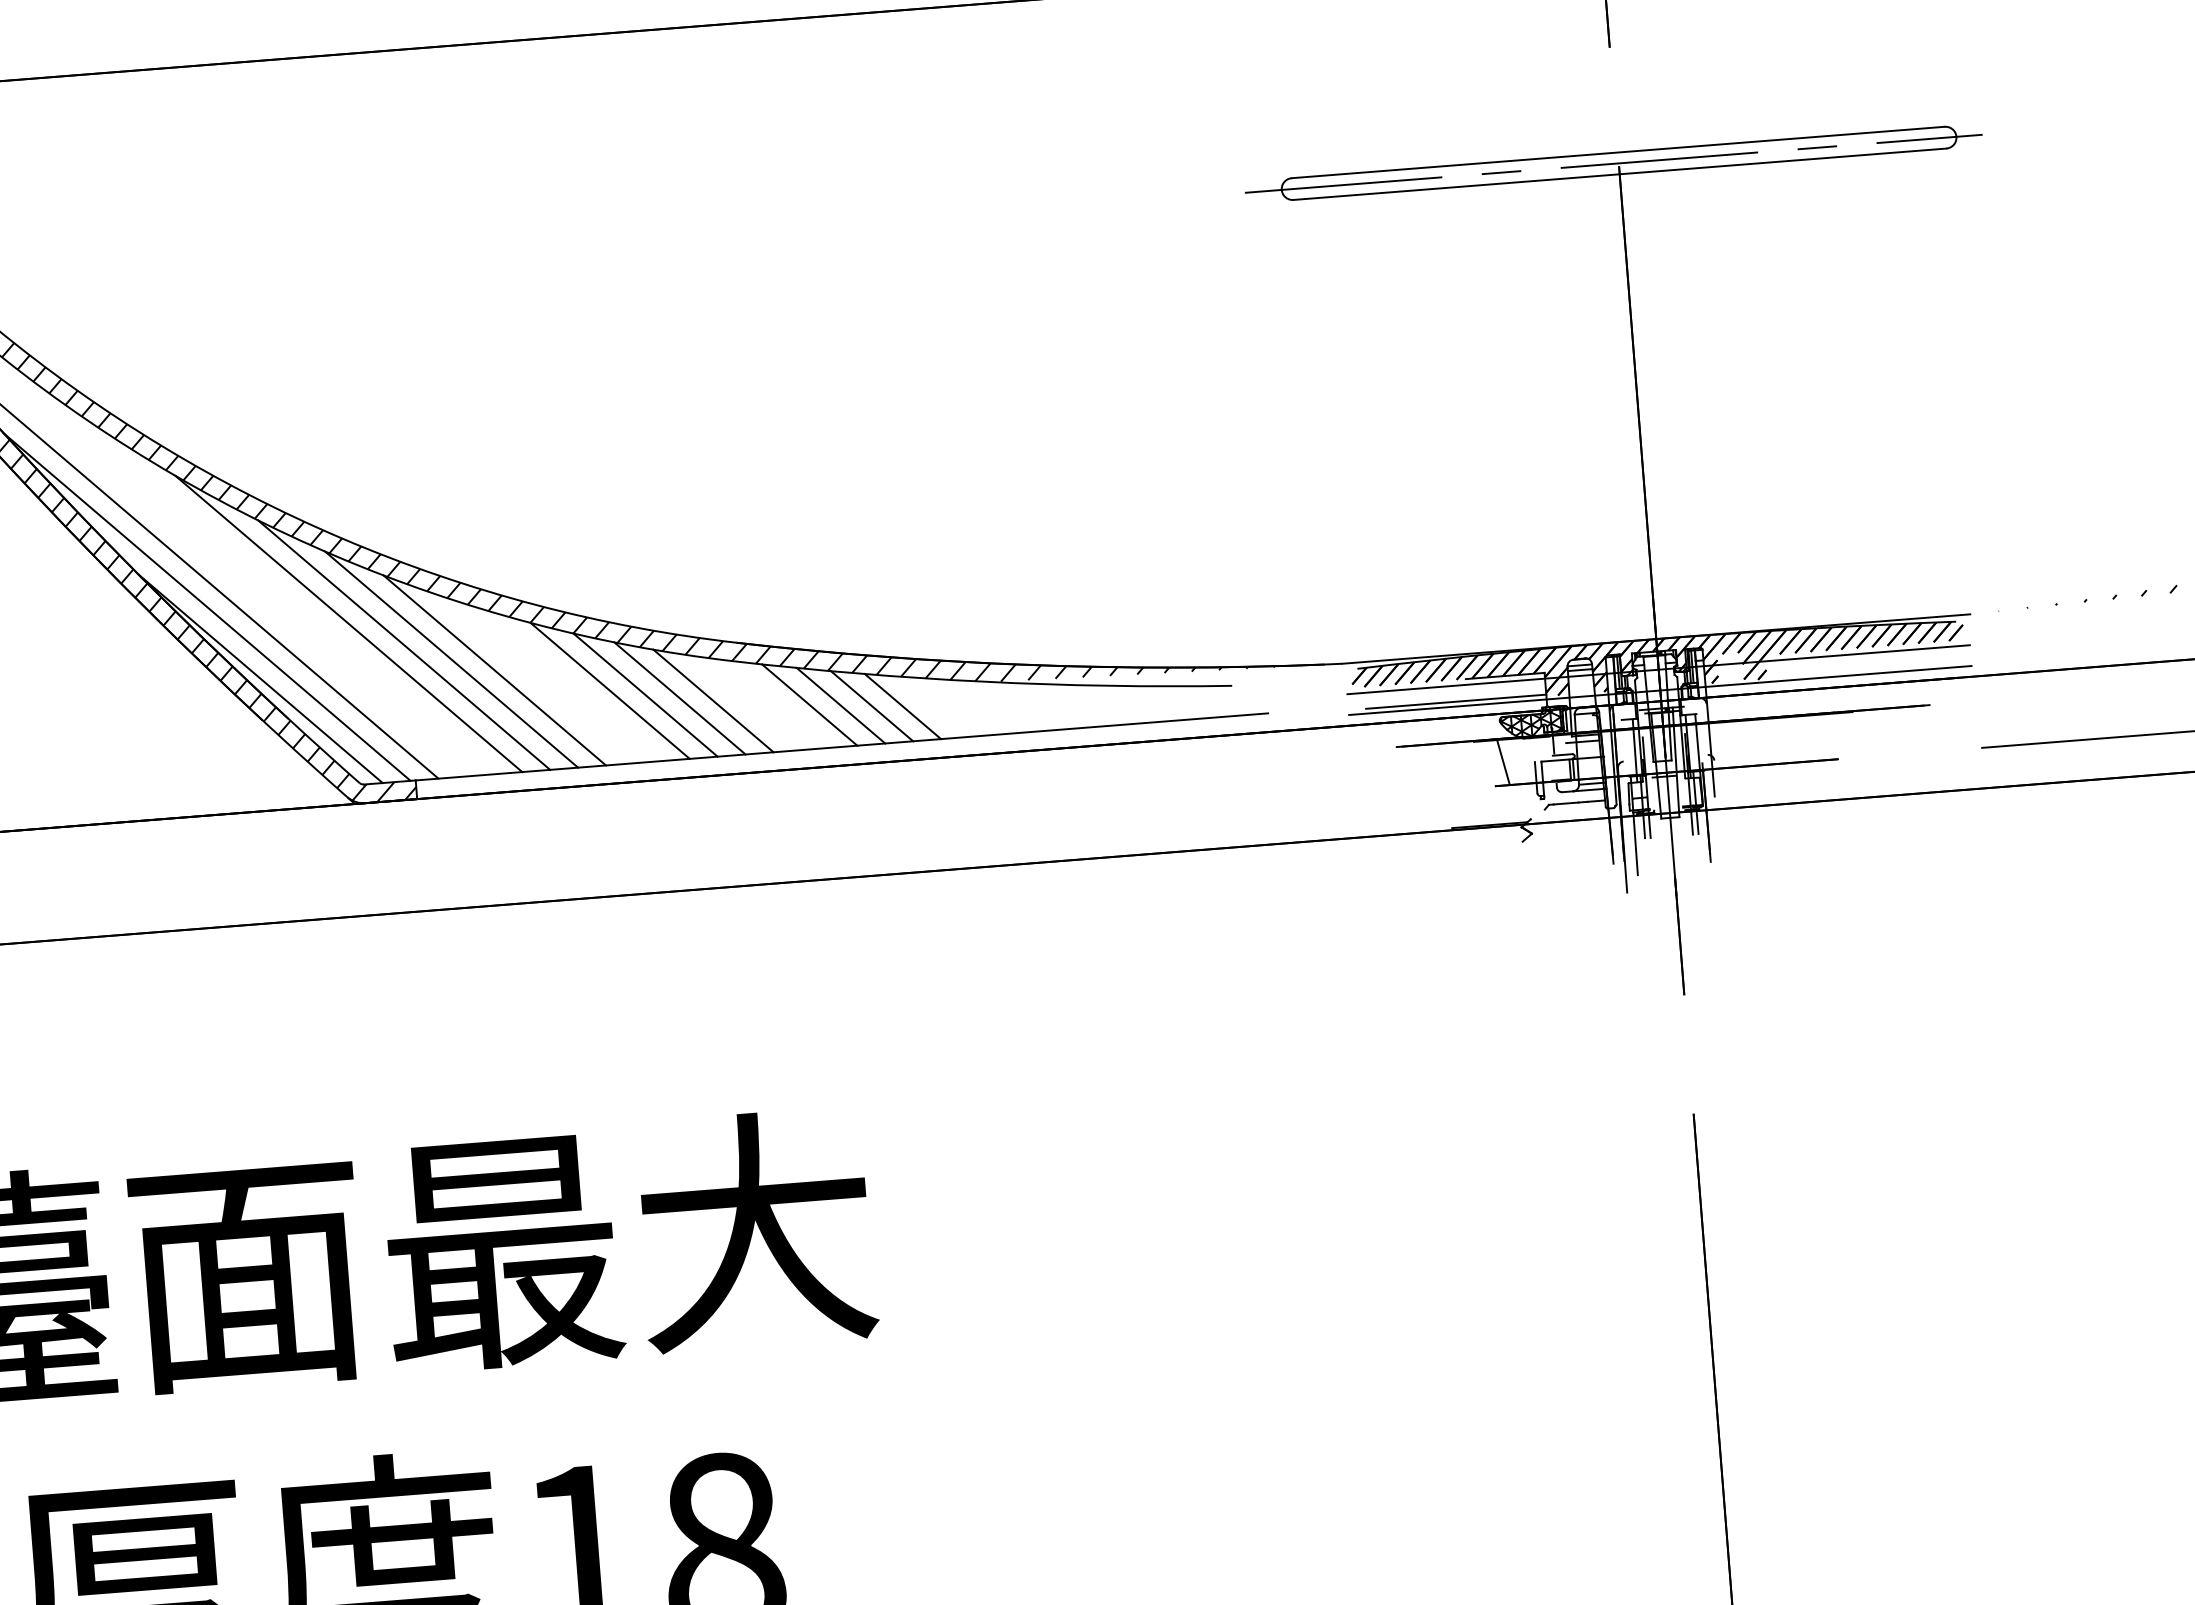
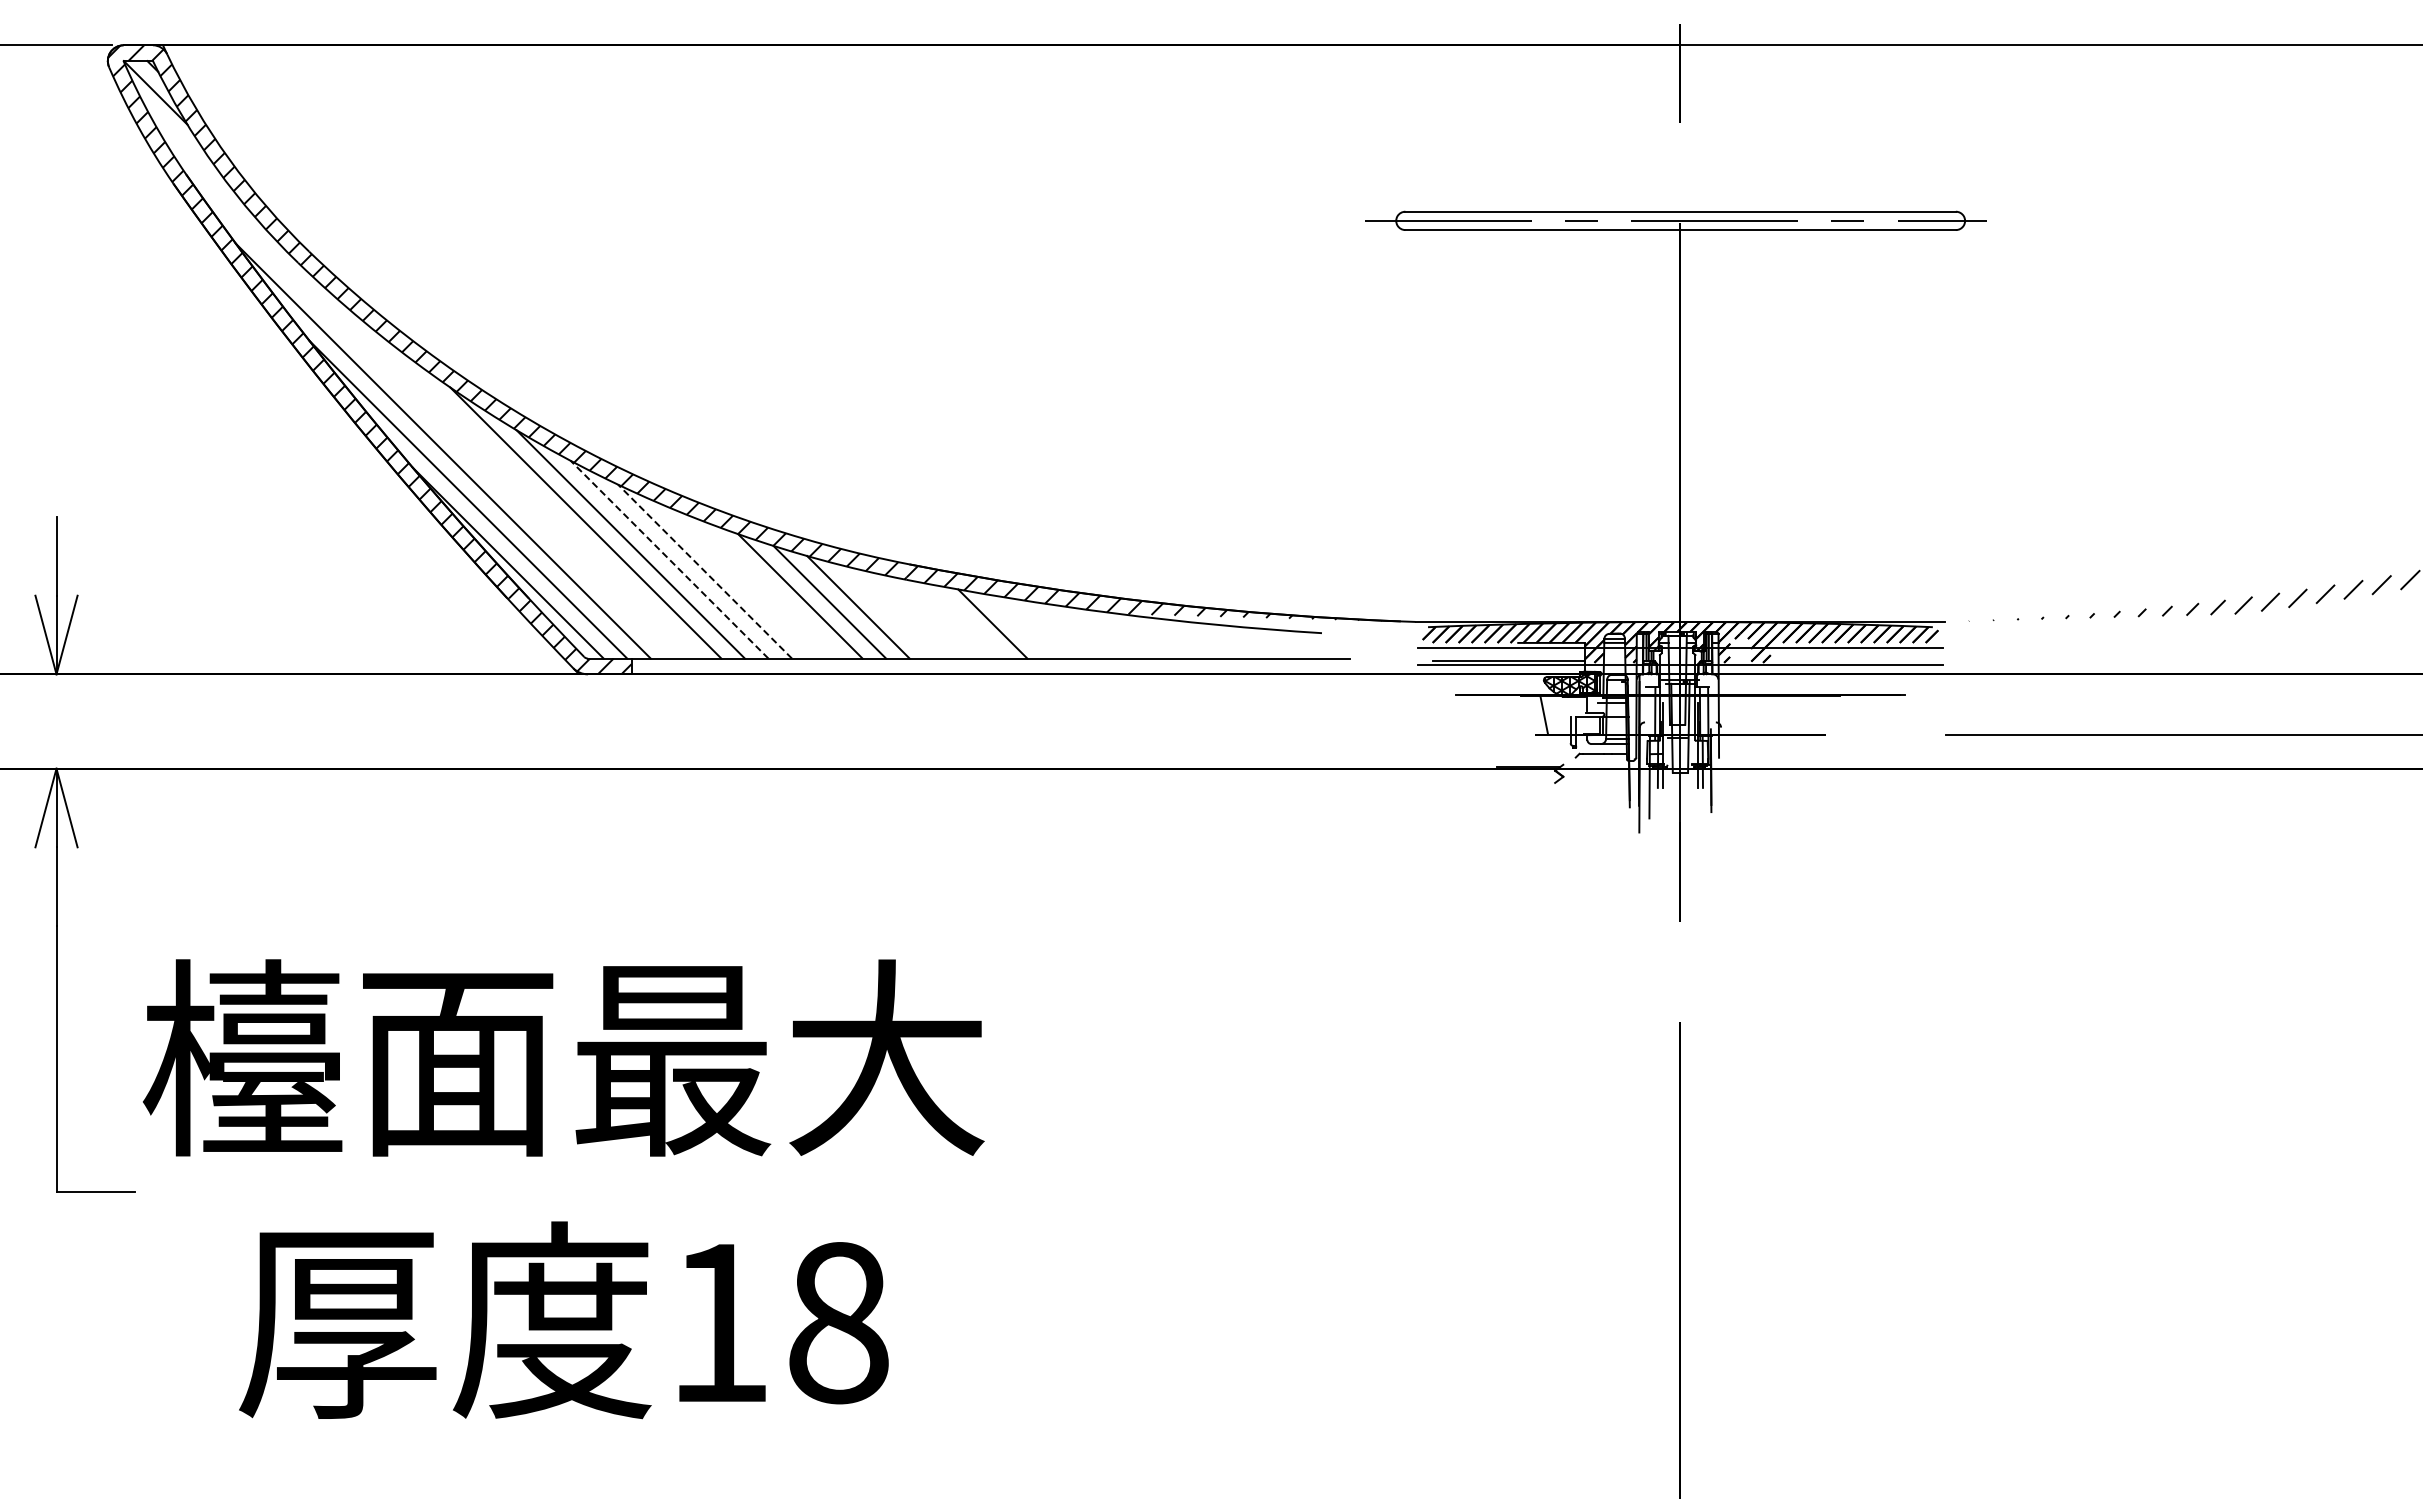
line: (451, 659) -> (669, 559), solid -> dashed
line: (495, 670) -> (705, 571), solid -> dashed
line: (713, 700) -> (886, 611), removed
line: (809, 705) -> (966, 621), removed
line: (871, 706) -> (1018, 626), removed
line: (902, 706) -> (1044, 628), removed

